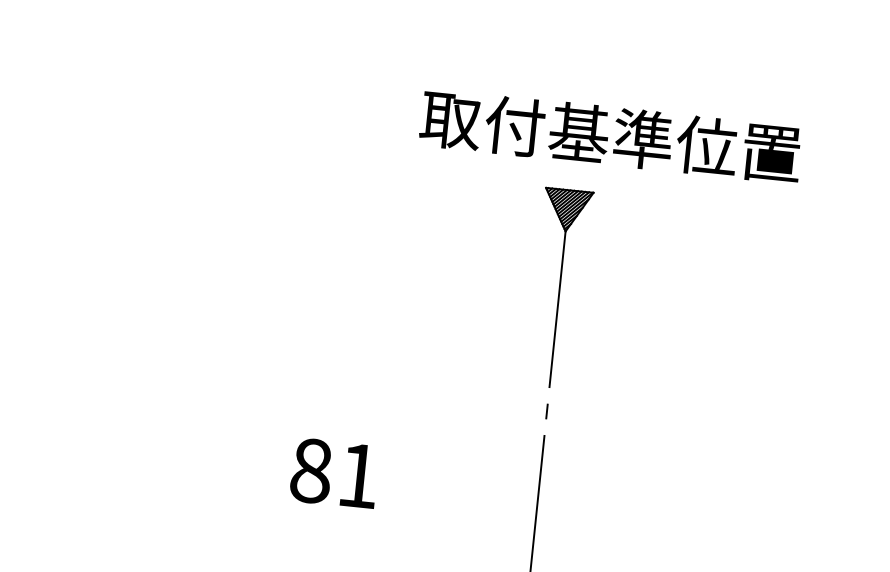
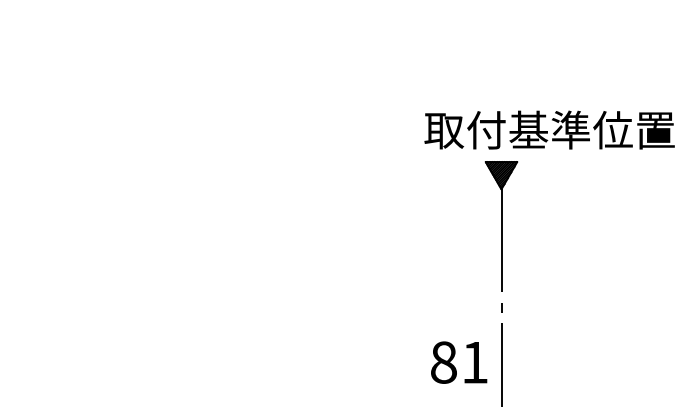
text: (610, 135) -> (549, 129), moved
text: (335, 473) -> (459, 362), moved

